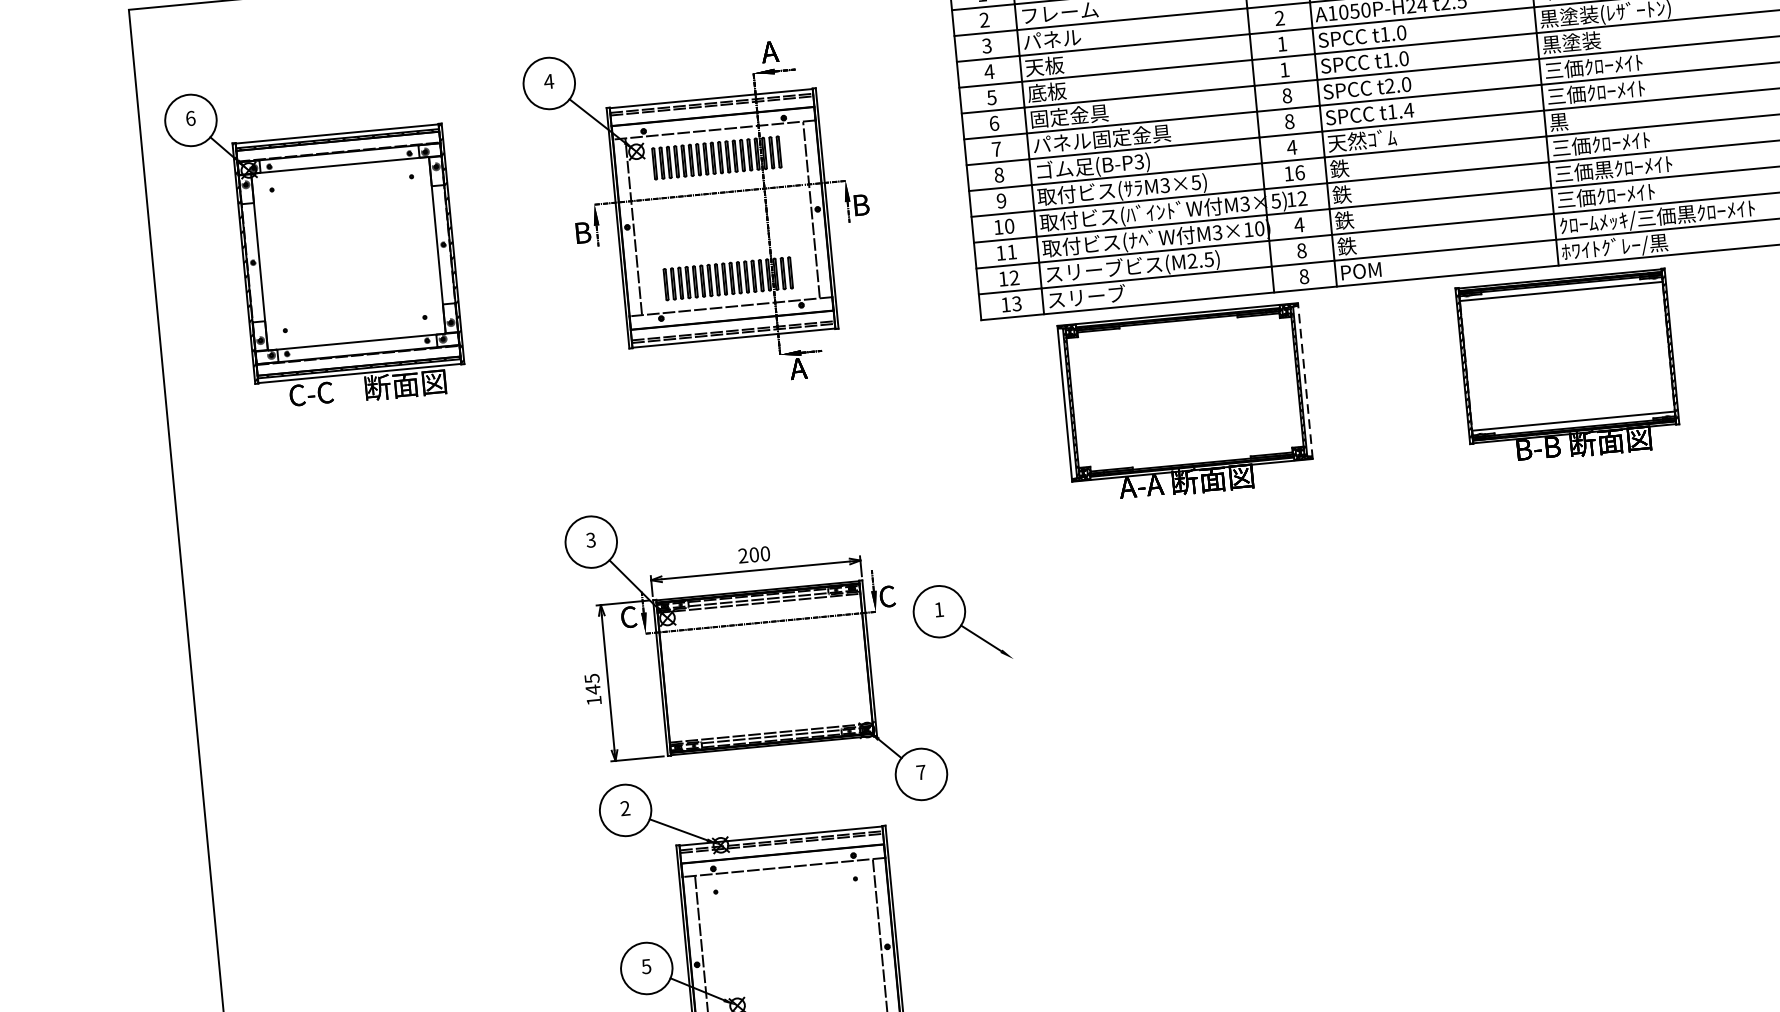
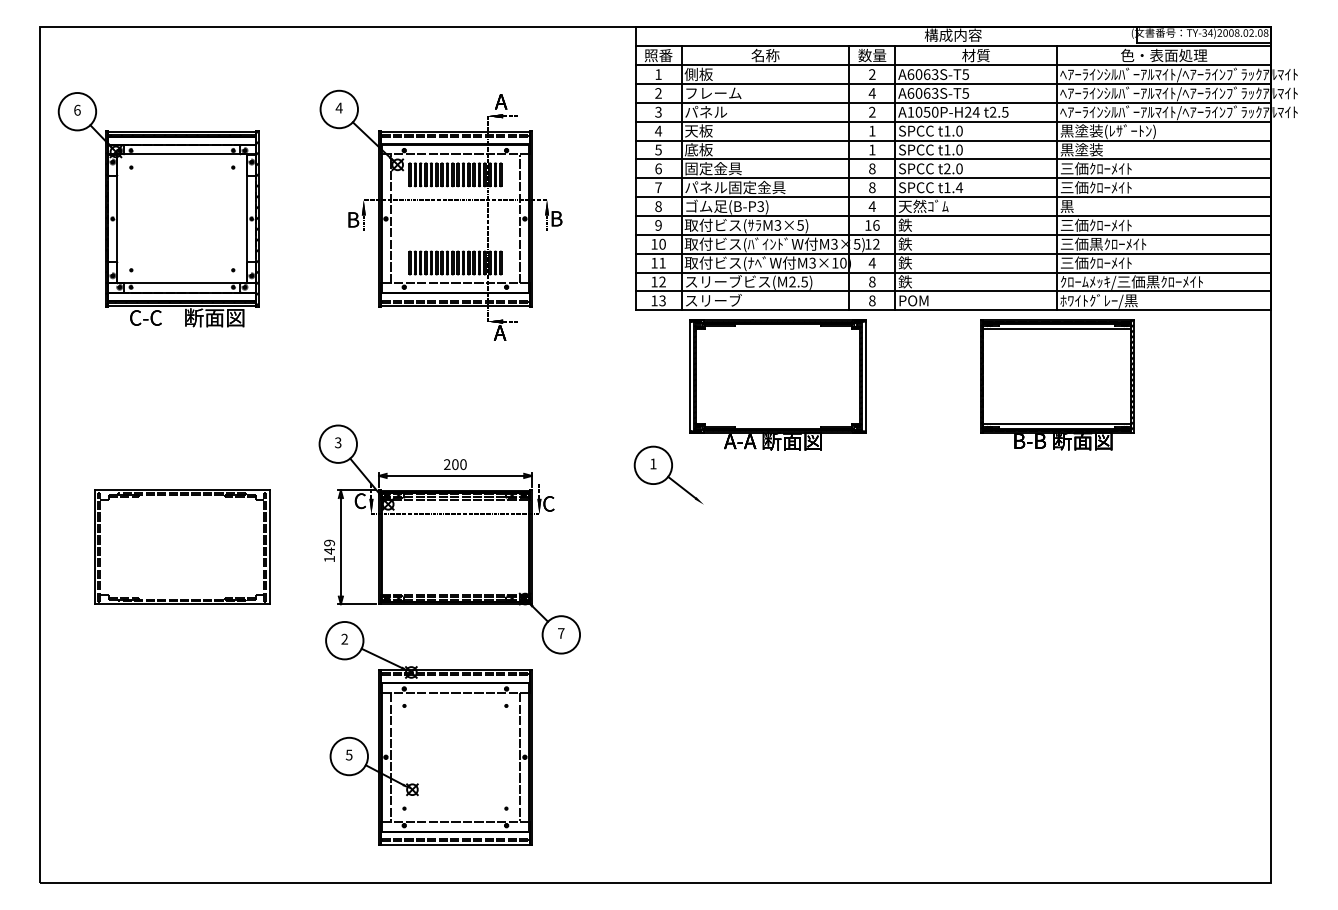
line: (1306, 380) -> (866, 376), dashed -> solid
part: (961, 622) -> (668, 474), moved
text: (591, 677) -> (329, 542), 145 -> 149
part: (391, 702) -> (182, 546), added

